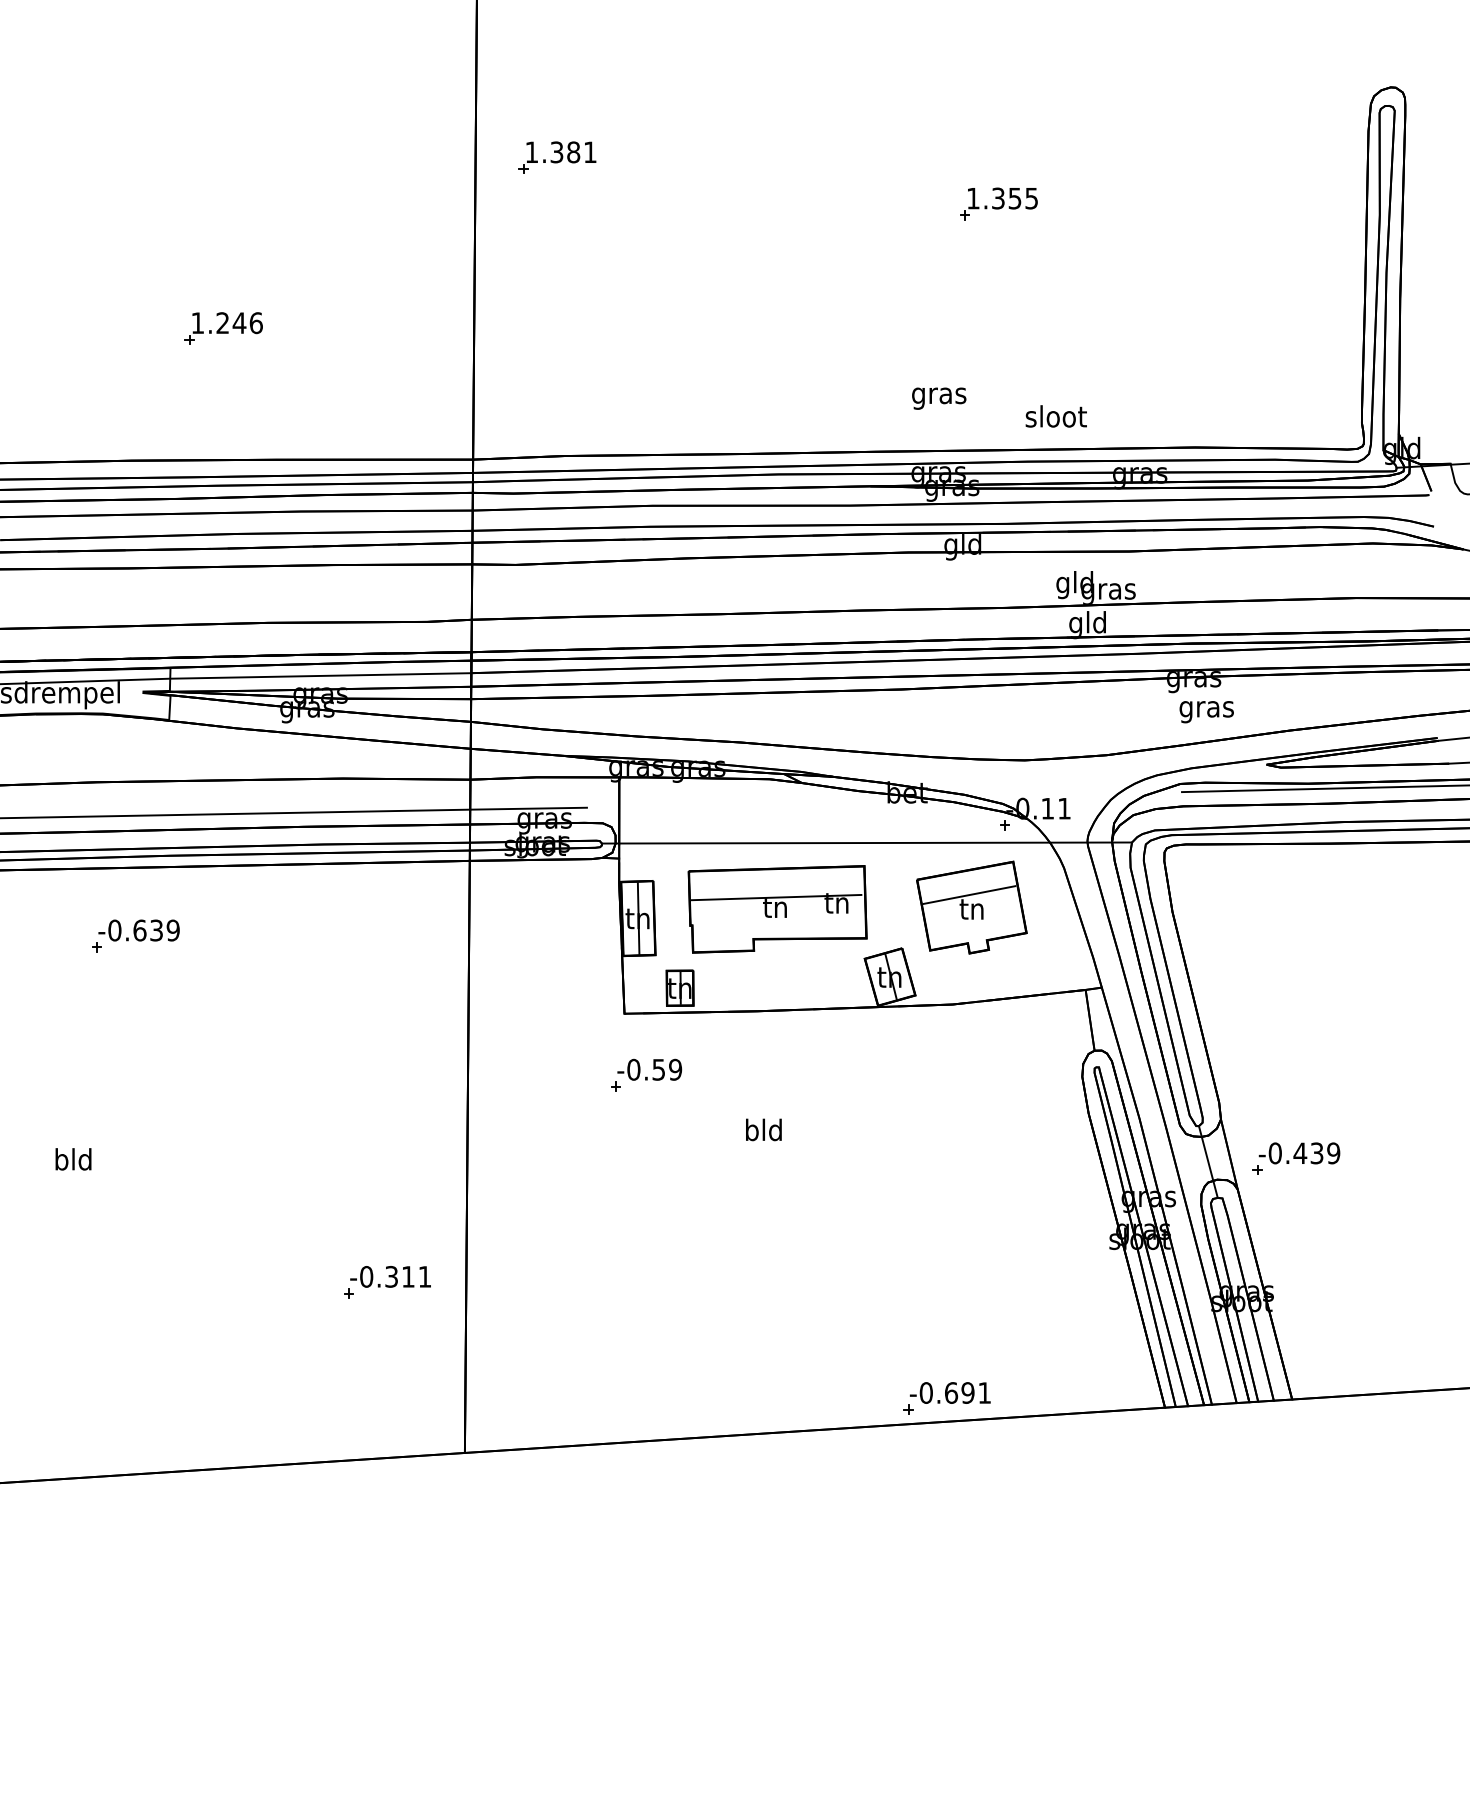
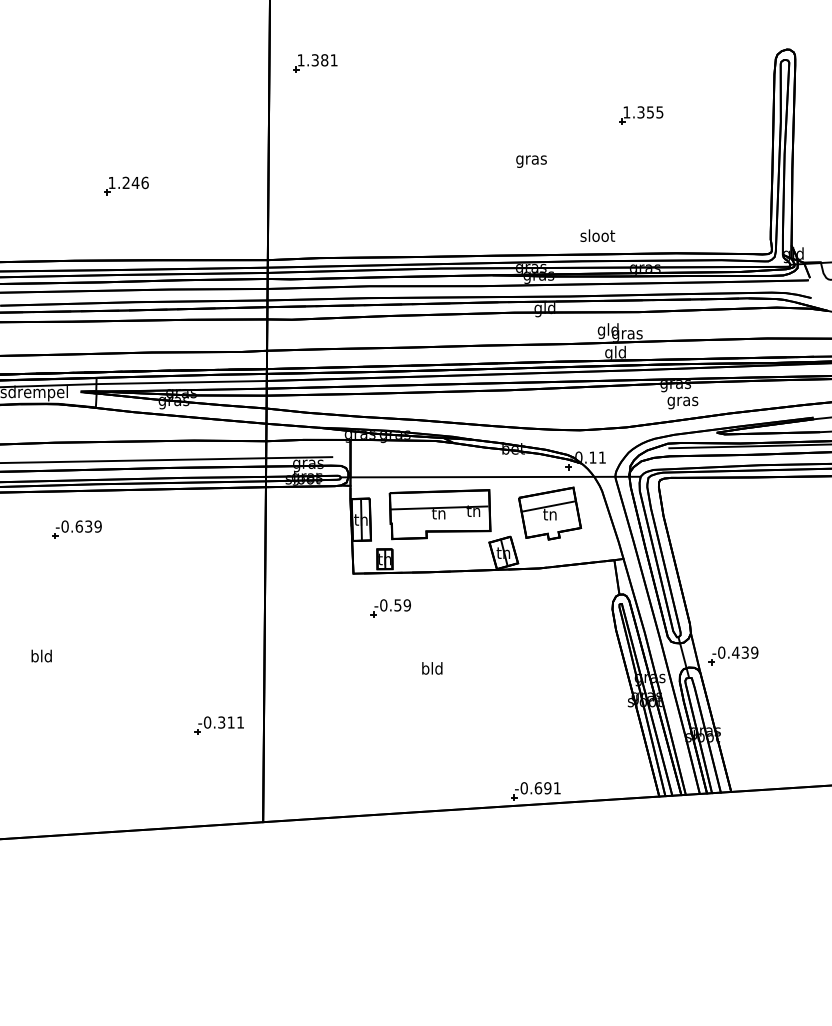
part: (557, 158) -> (315, 63), moved
part: (999, 203) -> (641, 115), moved
text: (939, 398) -> (531, 161), moved
part: (645, 1075) -> (390, 608), moved
text: (764, 1130) -> (432, 668), moved

